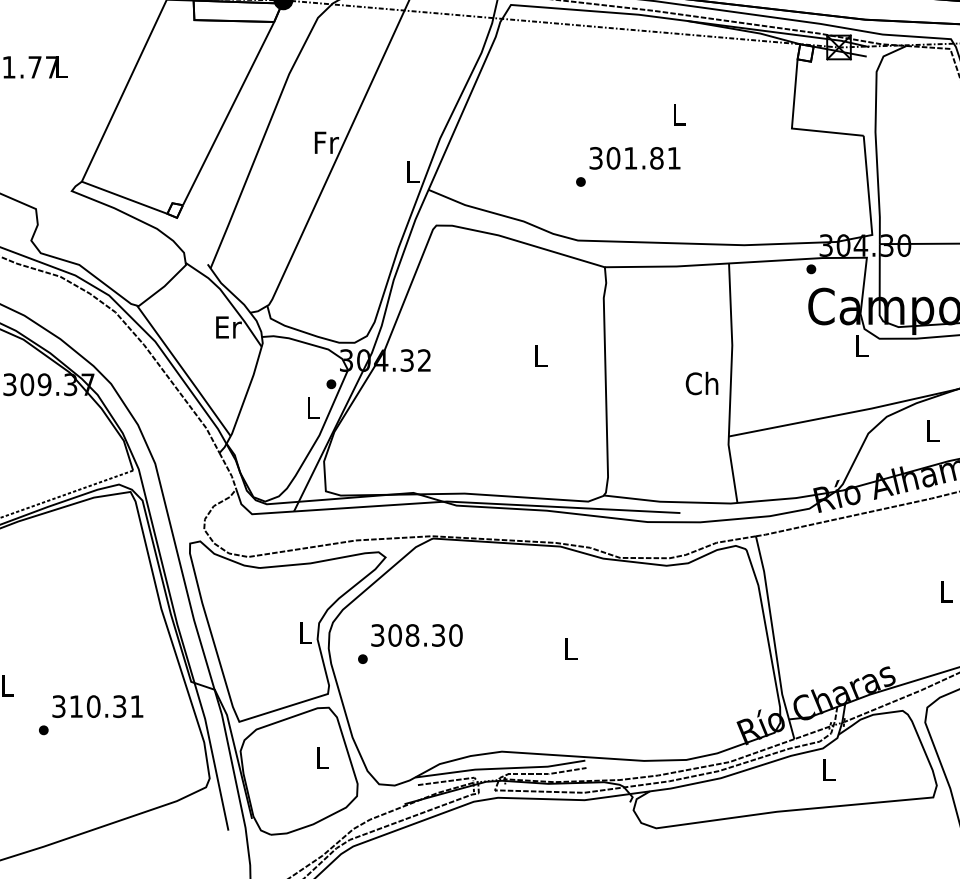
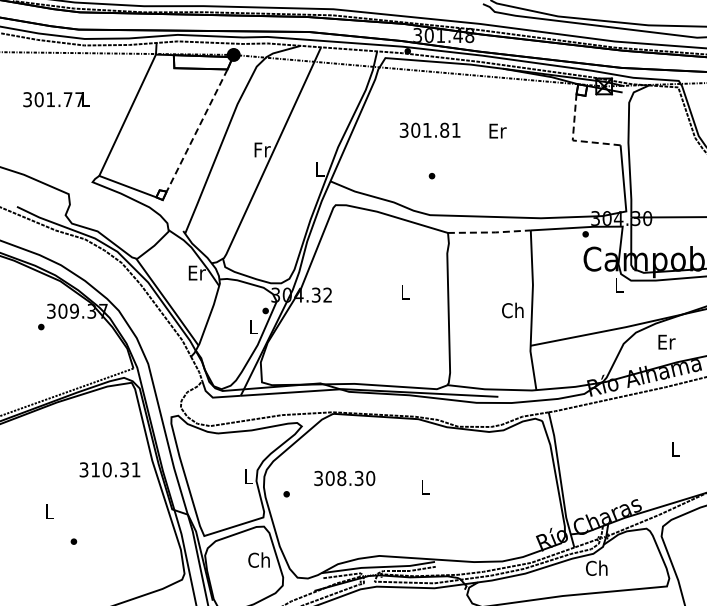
line: (227, 113) -> (196, 130), solid -> dashed
text: (679, 113) -> (497, 130), L -> Er
line: (791, 128) -> (572, 140), solid -> dashed
text: (634, 157) -> (429, 129), moved
line: (668, 266) -> (490, 232), solid -> dashed
text: (932, 430) -> (666, 341), L -> Er
text: (416, 635) -> (344, 478), moved
text: (97, 706) -> (109, 469), moved
text: (320, 757) -> (258, 559), L -> Ch
text: (827, 769) -> (596, 567), L -> Ch

